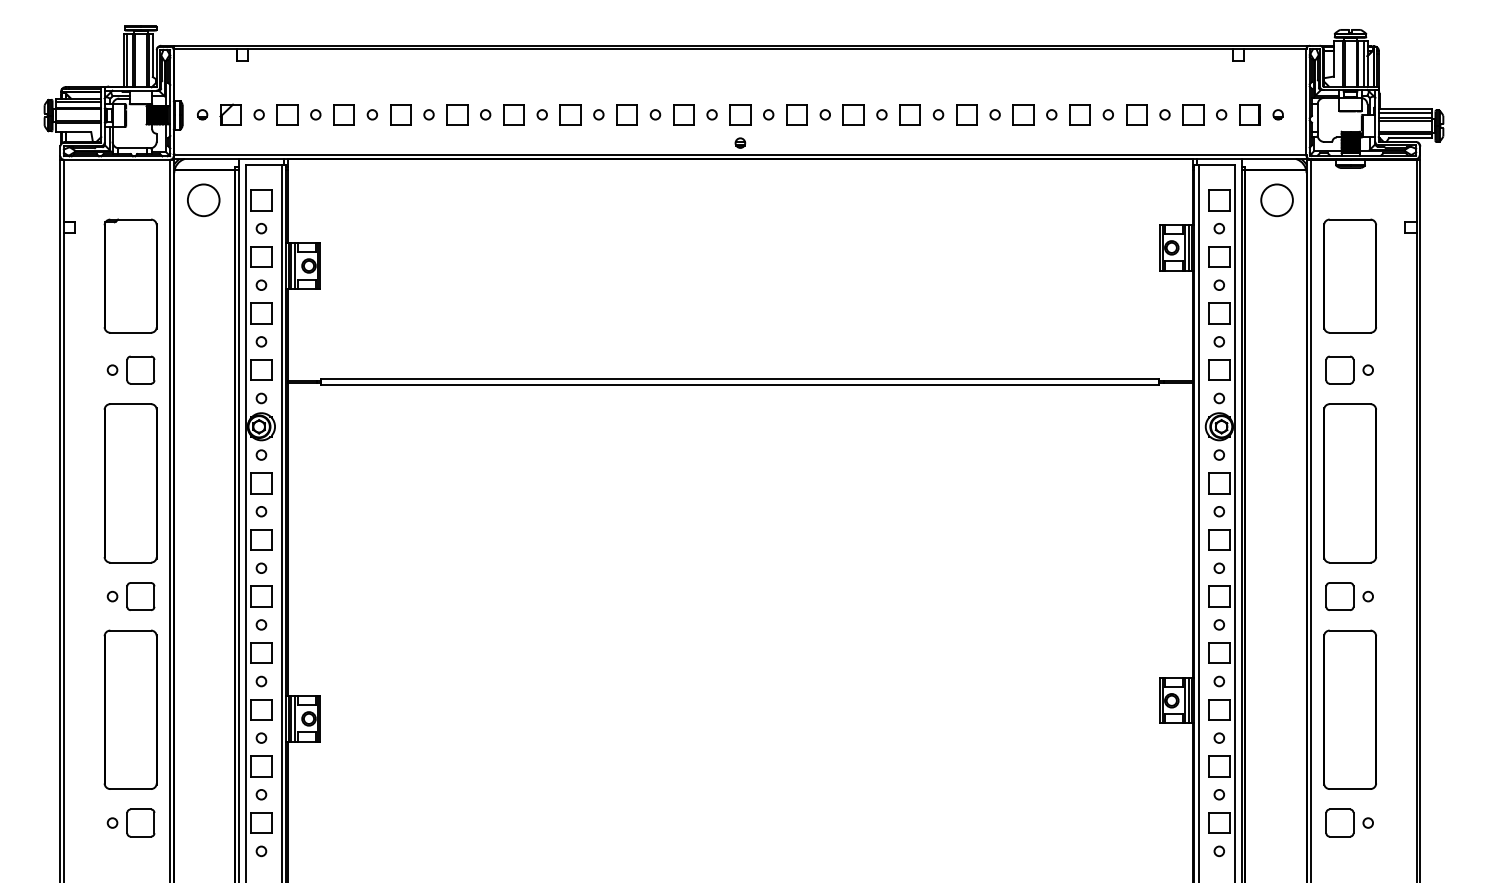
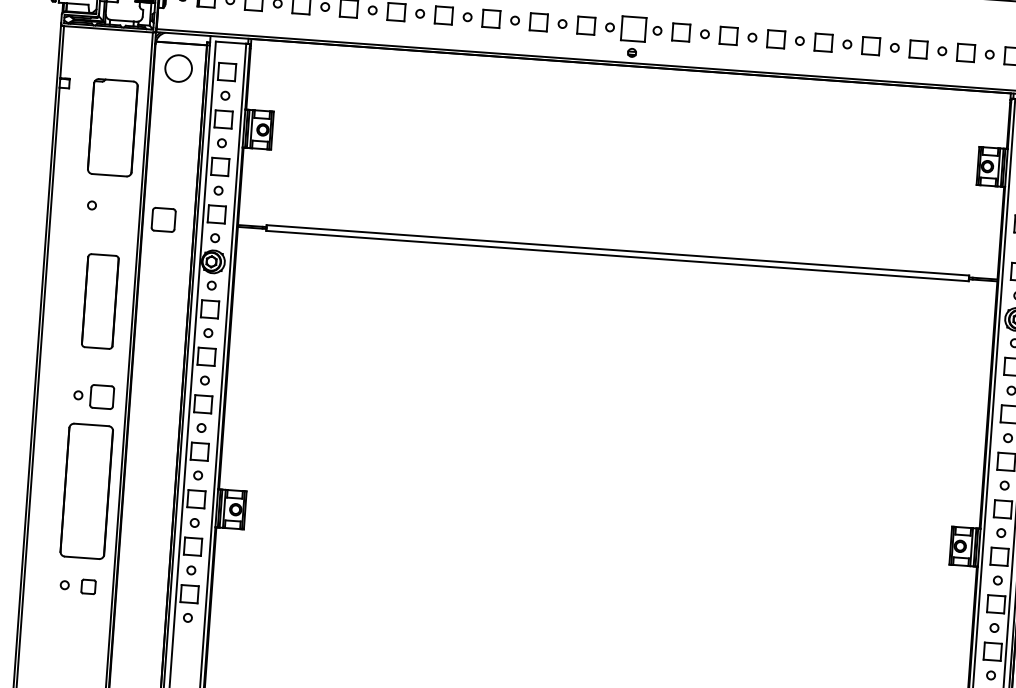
part: (740, 114) -> (633, 28), size x1.4
part: (140, 369) -> (163, 219), moved
part: (130, 483) -> (100, 301), size x0.7
part: (140, 822) -> (88, 586), size x0.6

